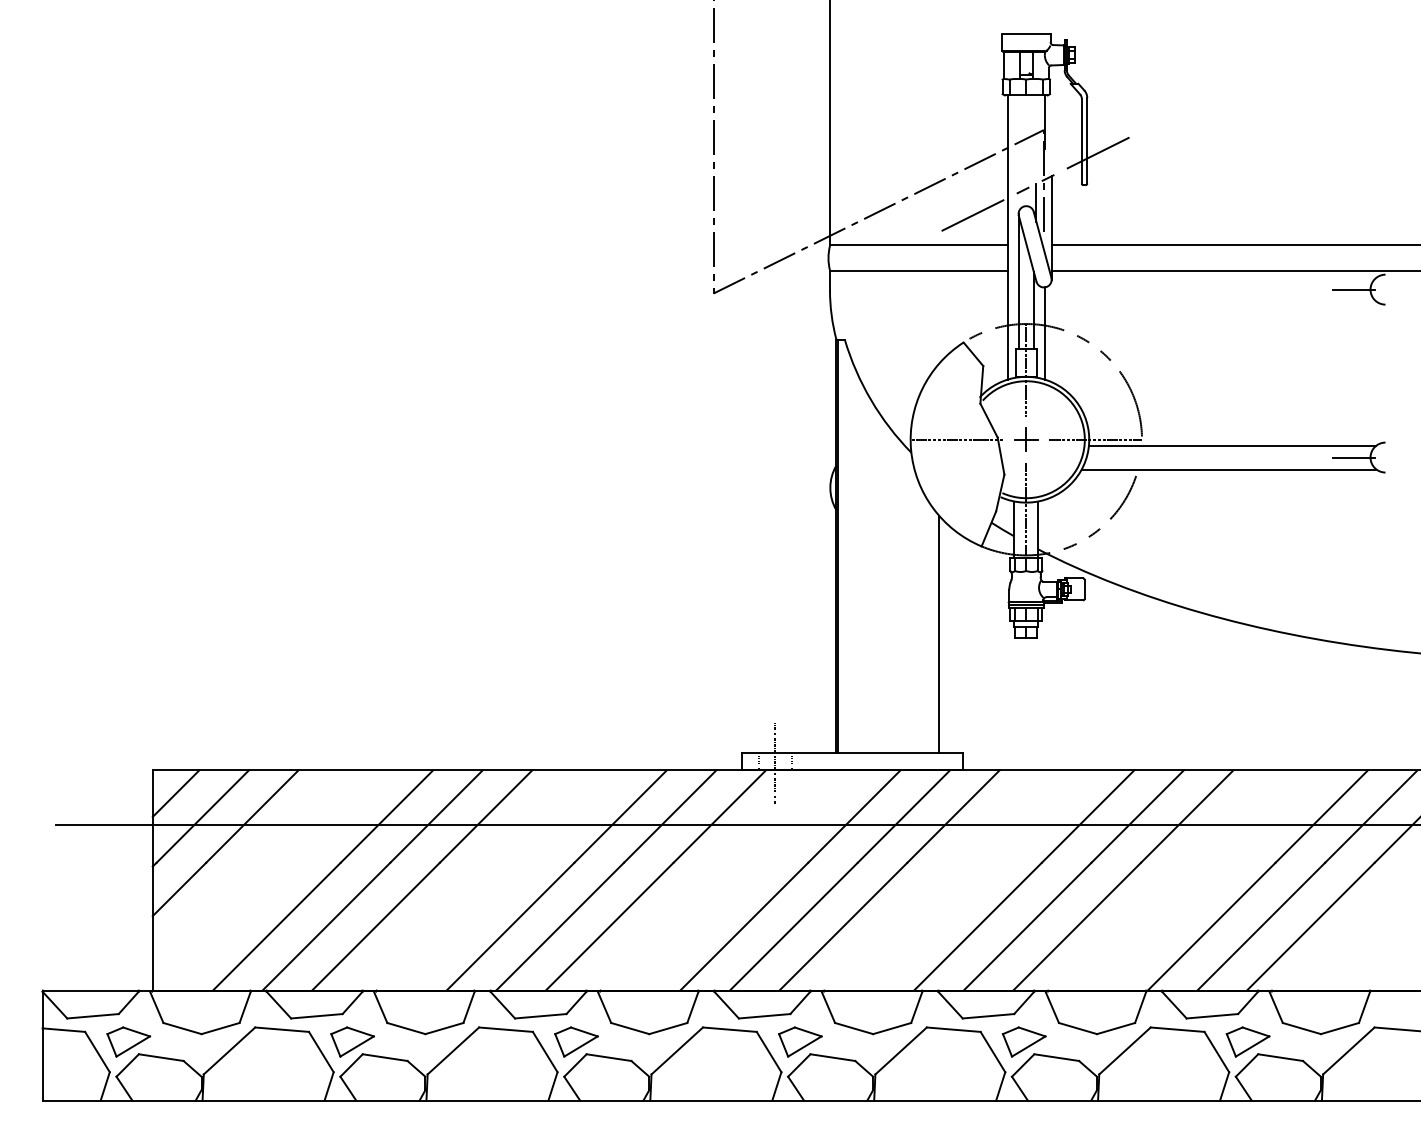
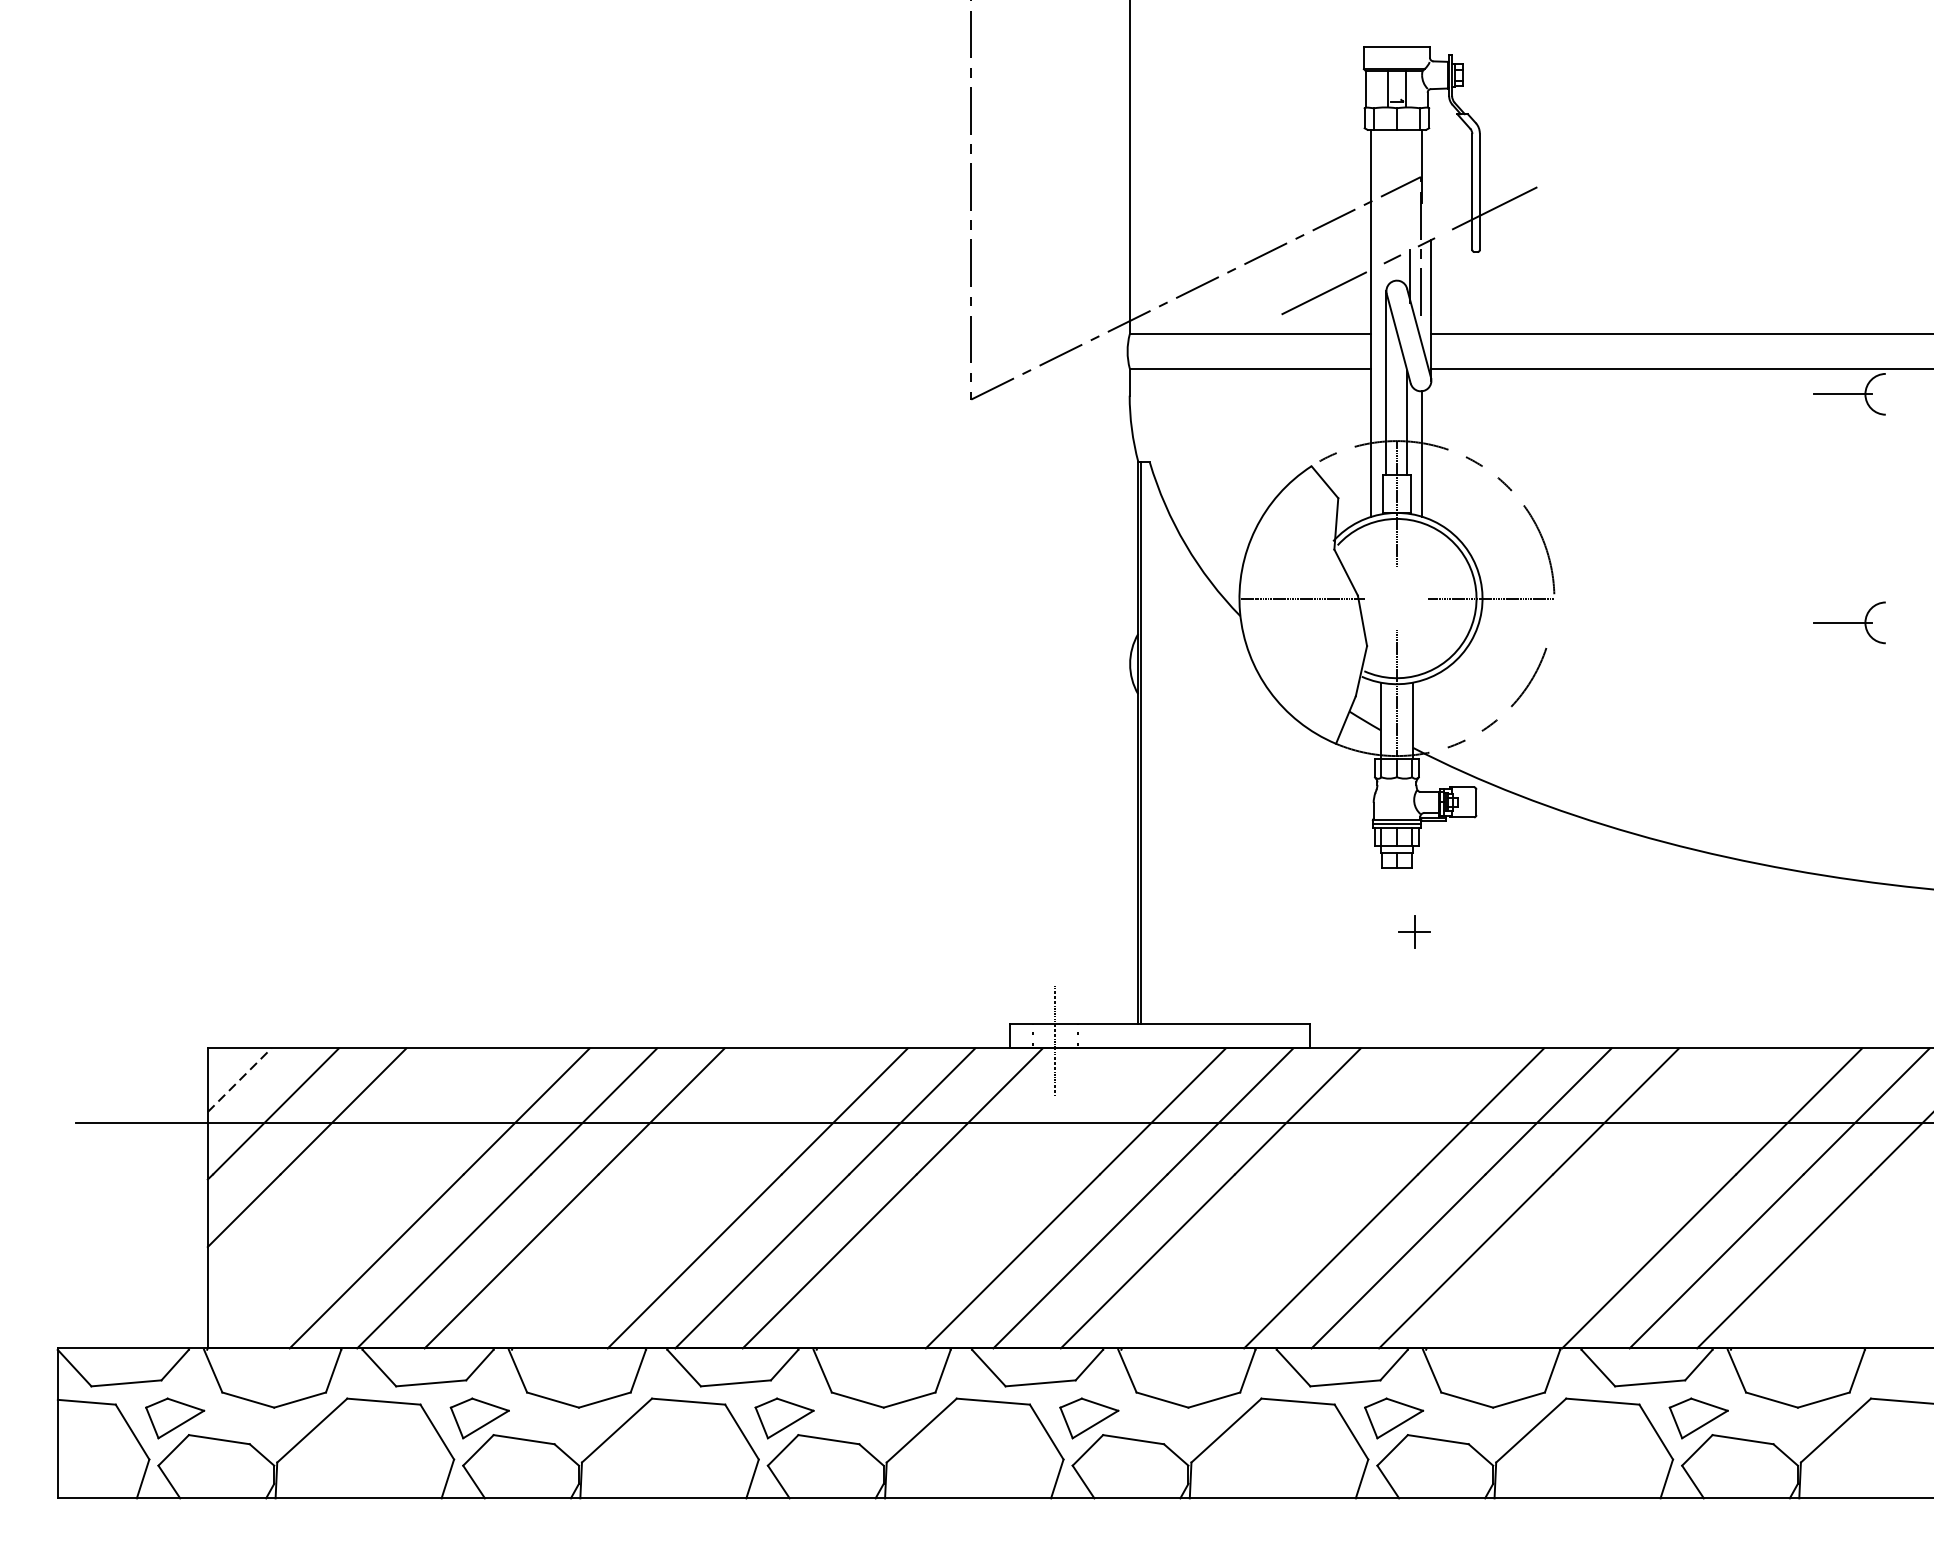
part: (1026, 439) -> (1414, 931), moved
line: (1232, 445) -> (1677, 606), removed
line: (1228, 469) -> (1672, 639), removed
line: (939, 634) -> (1278, 863), removed
line: (176, 793) -> (240, 1080), solid -> dashed

